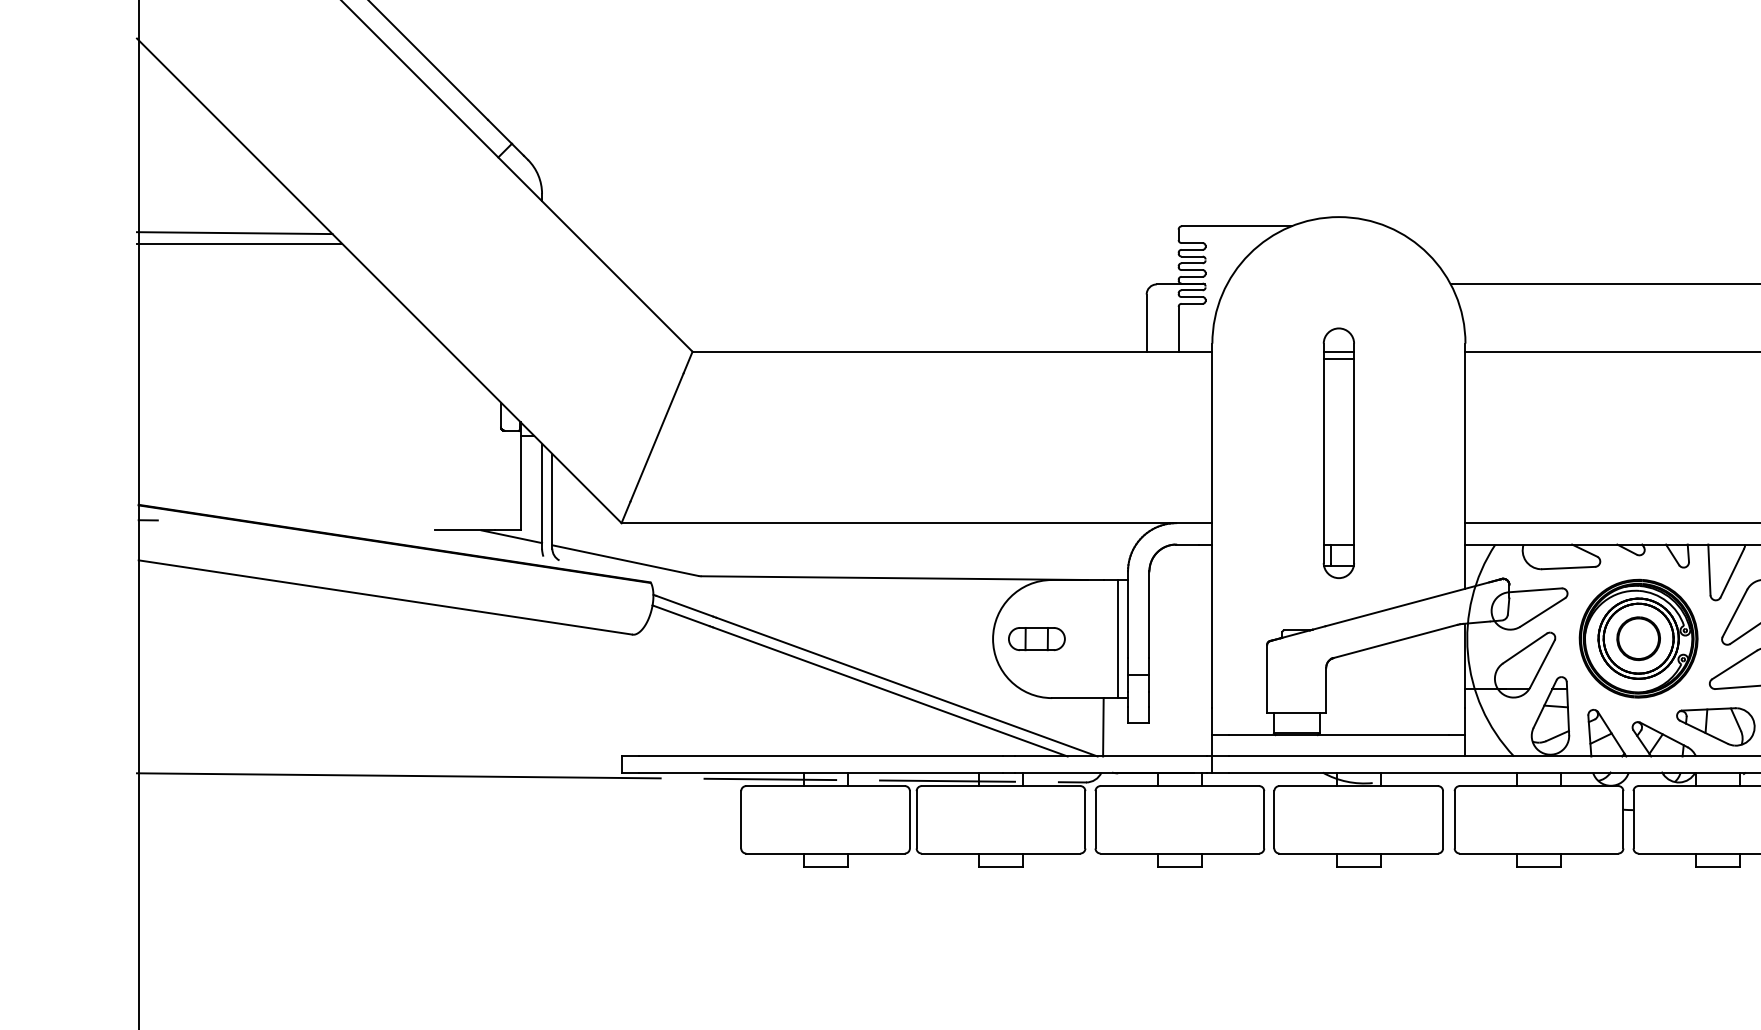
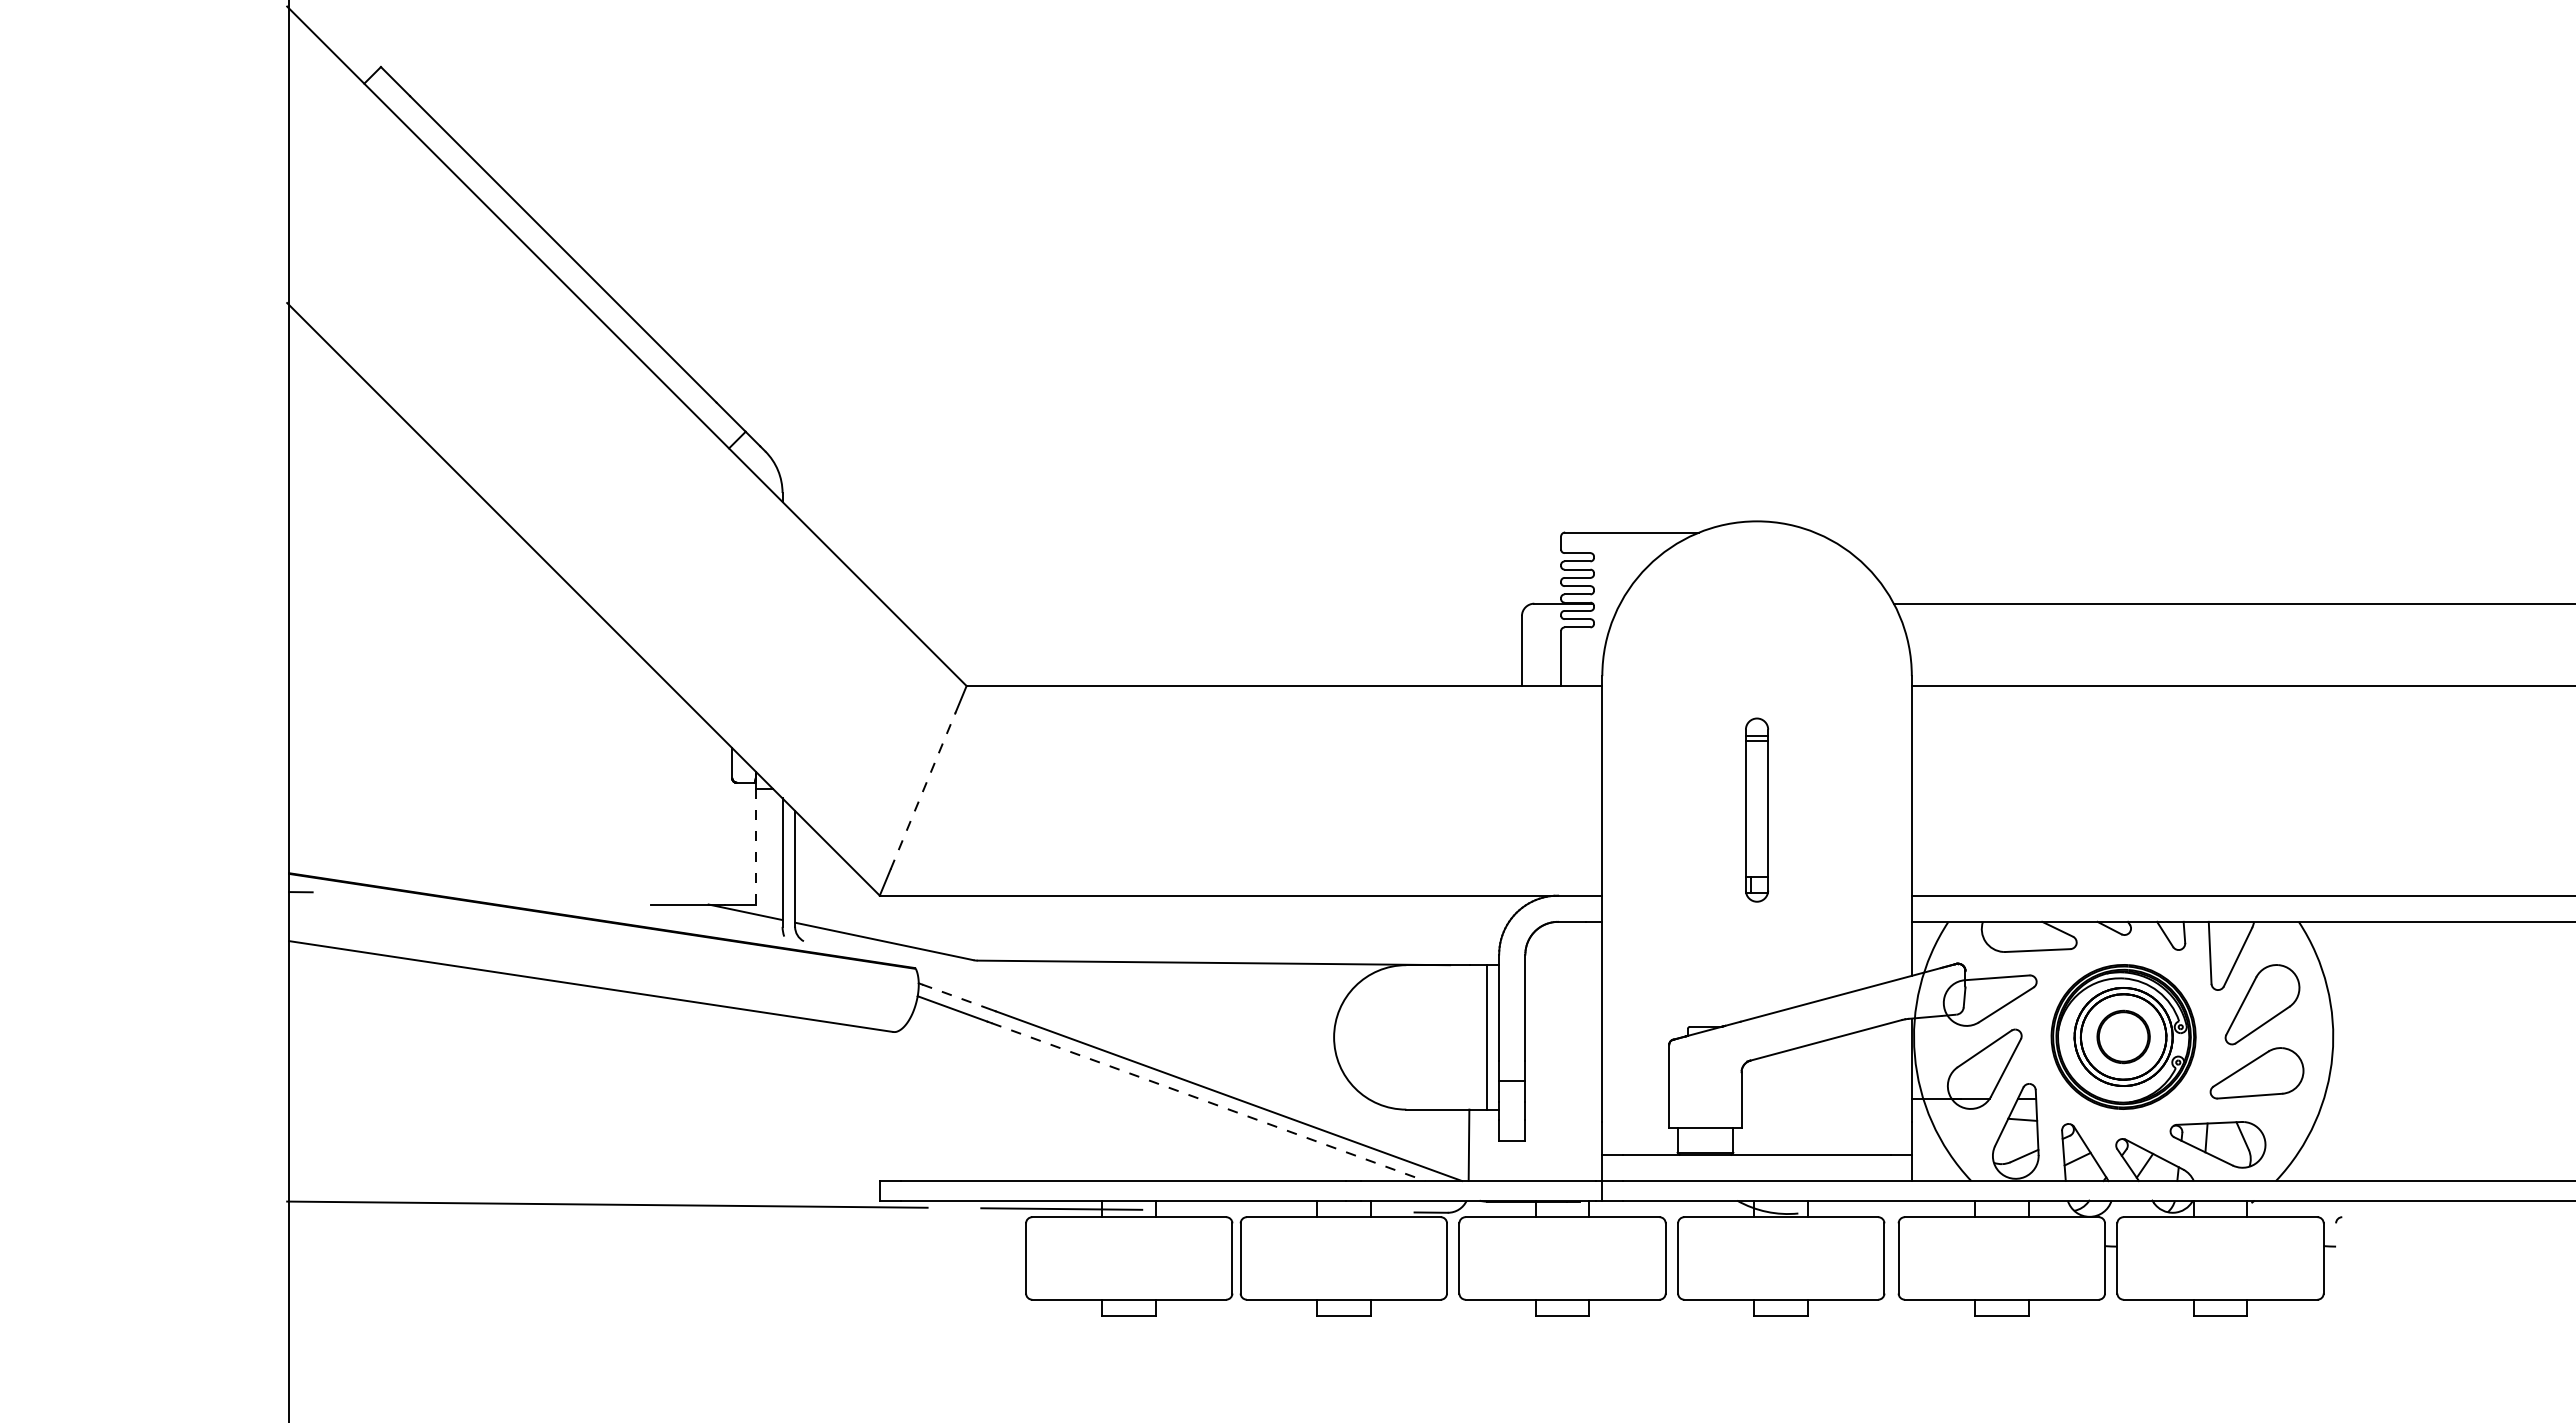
line: (234, 232) -> (406, 540), removed
line: (239, 243) -> (412, 553), removed
line: (657, 437) -> (923, 790), solid -> dashed
part: (1338, 452) -> (1756, 809), size x0.6
line: (520, 482) -> (756, 846), solid -> dashed
line: (685, 606) -> (957, 997), solid -> dashed
part: (1036, 638) -> (1387, 1036), removed
line: (890, 692) -> (1208, 1102), solid -> dashed
line: (946, 780) -> (1277, 1210), removed

